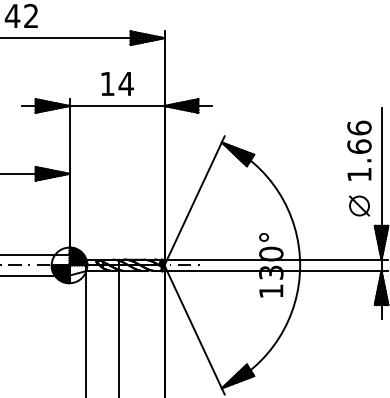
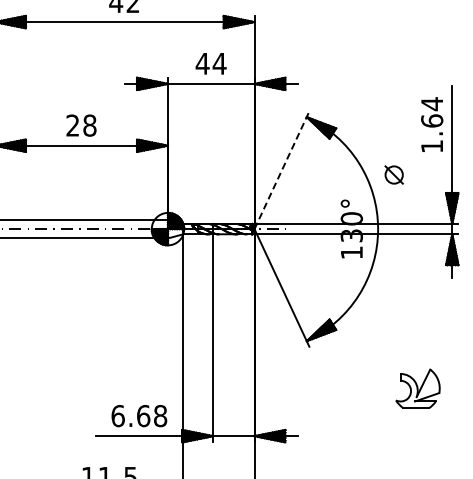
text: (107, 83) -> (202, 63), 14 -> 44
text: (359, 128) -> (432, 104), 1.66 -> 1.64
line: (194, 201) -> (281, 170), solid -> dashed
part: (358, 205) -> (393, 174), moved

